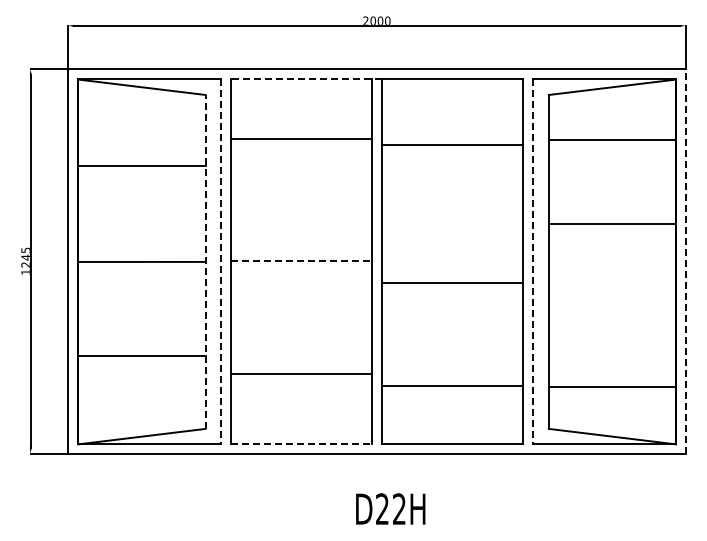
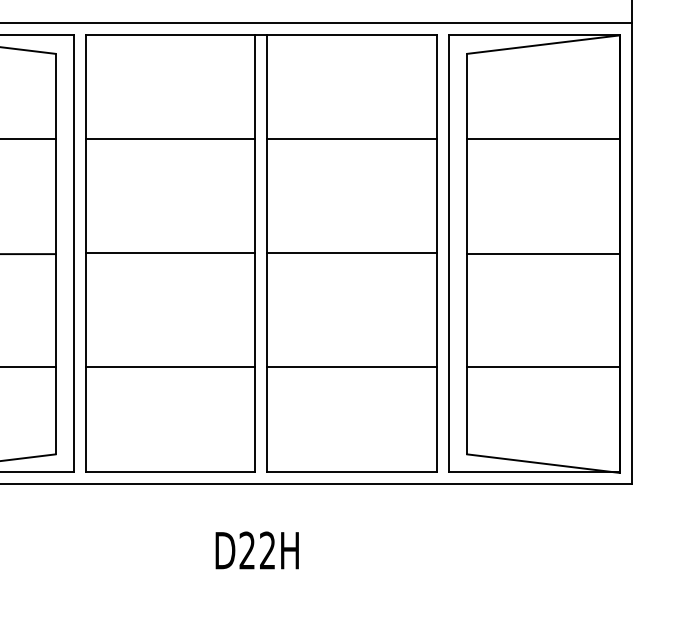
line: (306, 78) -> (176, 34), dashed -> solid
line: (300, 138) -> (169, 138), moved
line: (611, 139) -> (542, 138), moved
line: (452, 144) -> (351, 138), moved
line: (611, 223) -> (542, 253), moved
line: (685, 260) -> (631, 252), dashed -> solid
line: (205, 261) -> (55, 253), dashed -> solid
line: (220, 261) -> (73, 253), dashed -> solid
line: (301, 261) -> (170, 253), dashed -> solid
line: (533, 261) -> (448, 253), dashed -> solid
line: (452, 283) -> (351, 253), moved
line: (300, 373) -> (169, 366), moved
line: (452, 385) -> (351, 366), moved
line: (611, 386) -> (542, 366), moved
line: (301, 443) -> (170, 471), dashed -> solid
text: (390, 508) -> (257, 549), moved

